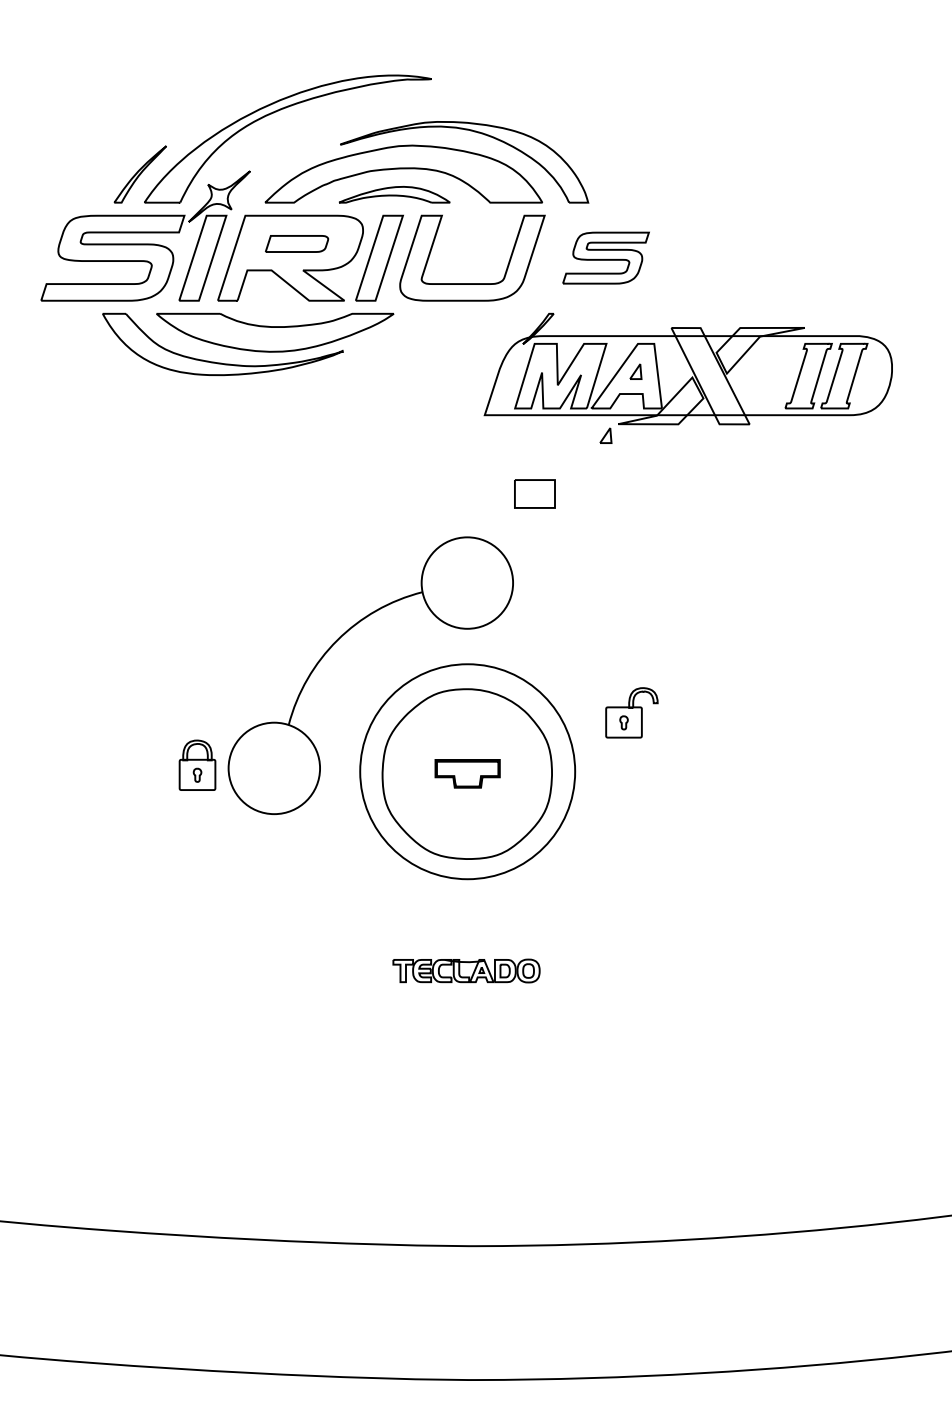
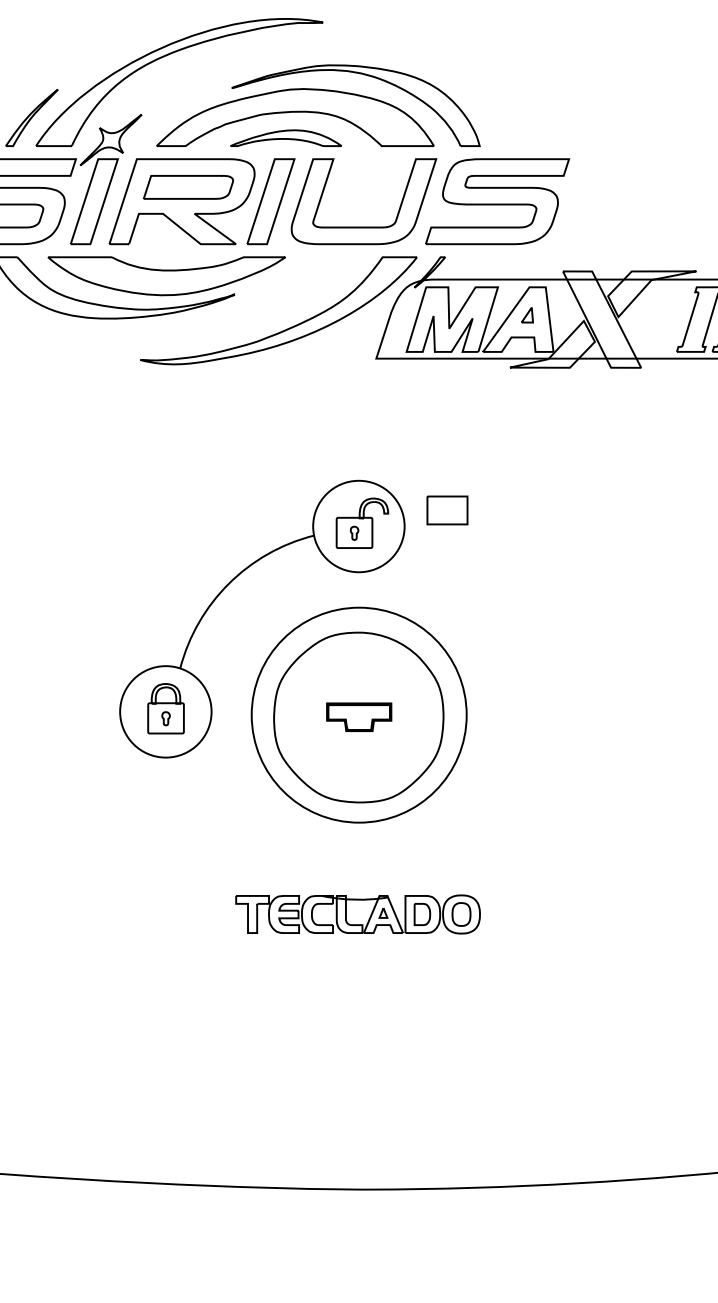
part: (296, 243) -> (188, 186), size x1.43
part: (605, 257) -> (497, 200), size x1.67
part: (396, 384) -> (288, 327), added
part: (605, 435) -> (497, 378), removed
part: (534, 493) -> (447, 509), moved
part: (631, 712) -> (362, 522), moved
part: (197, 764) -> (166, 707), moved
part: (466, 970) -> (358, 913), size x1.67

